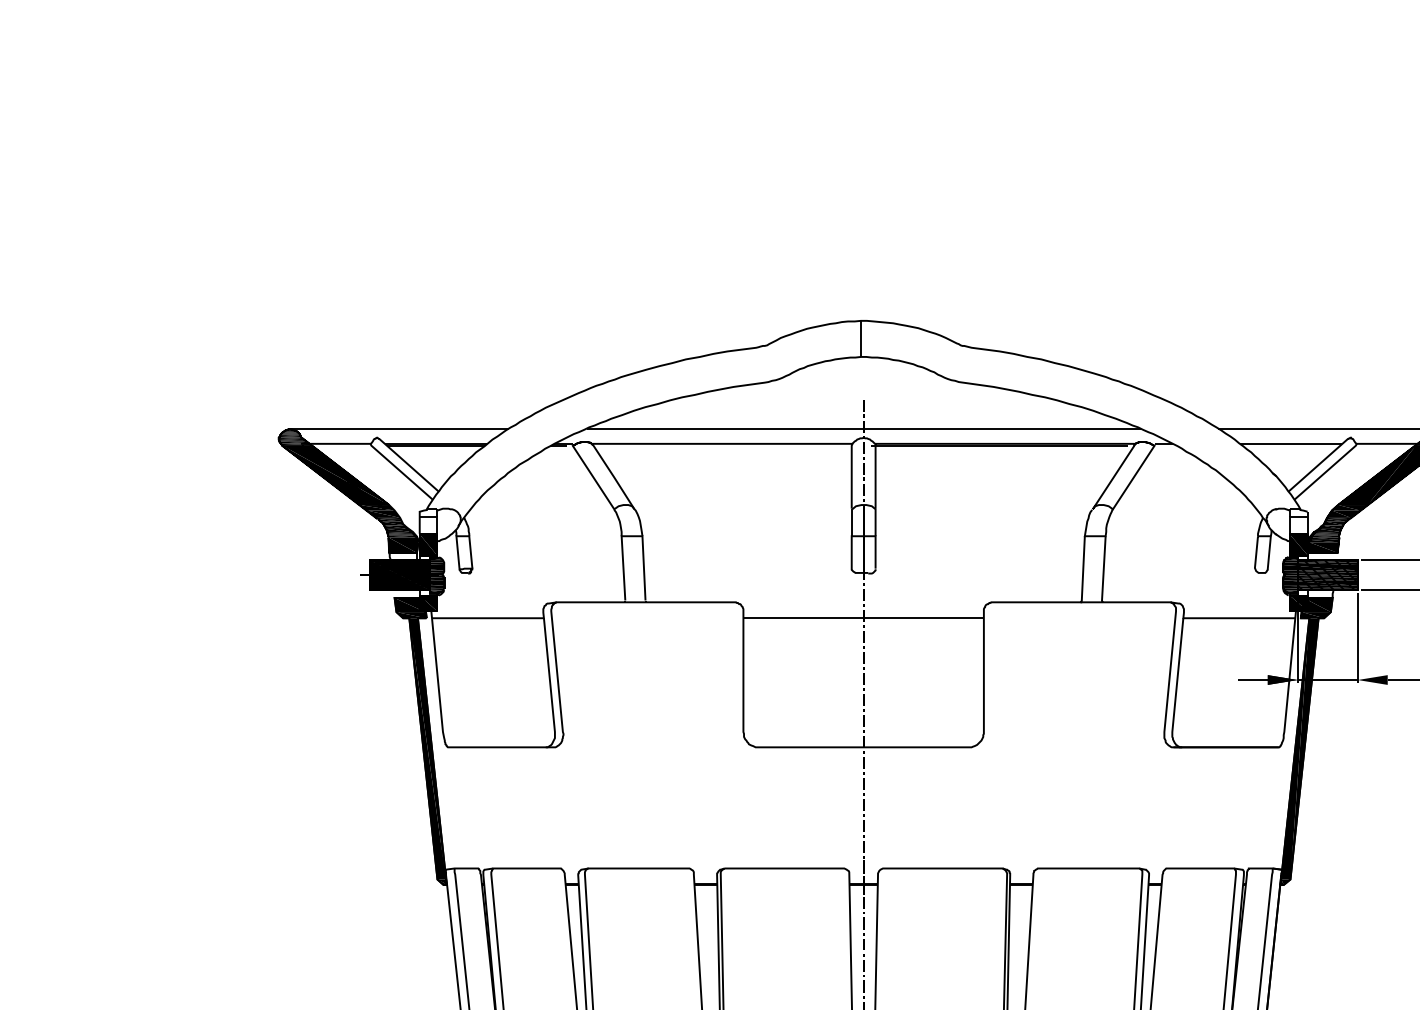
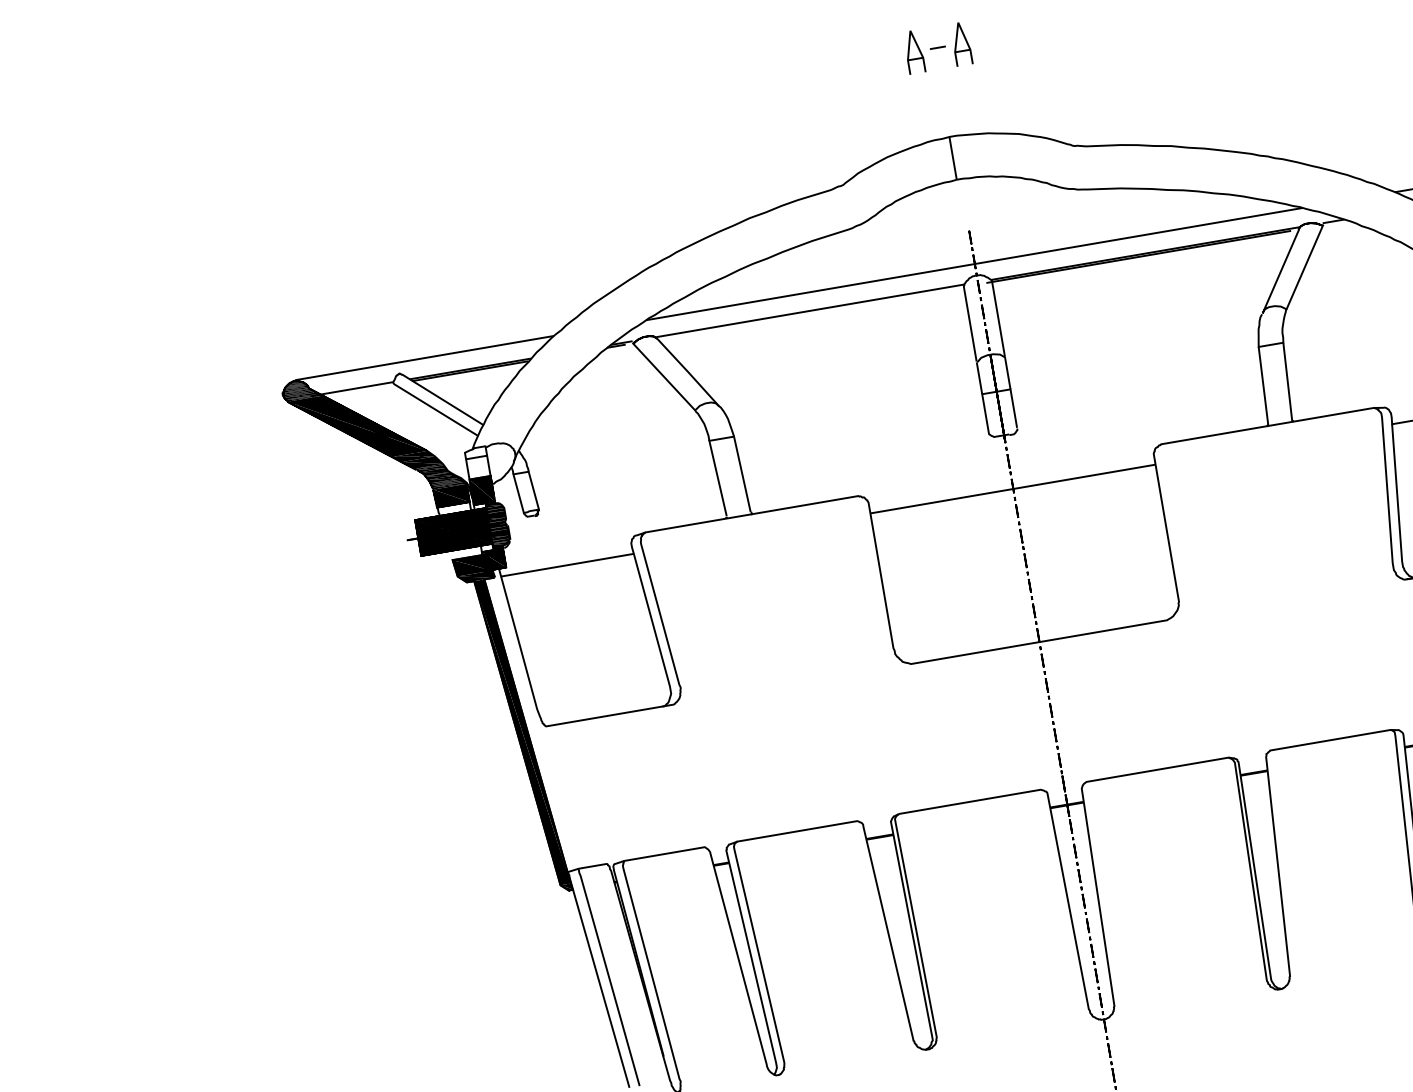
part: (863, 246) -> (937, 48), added

